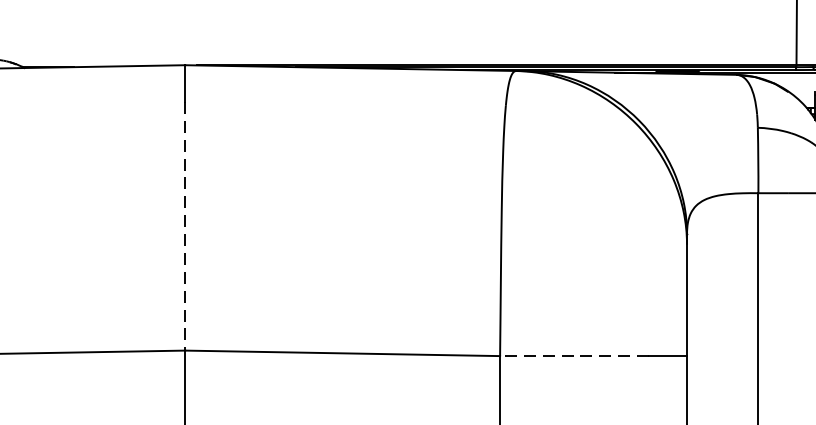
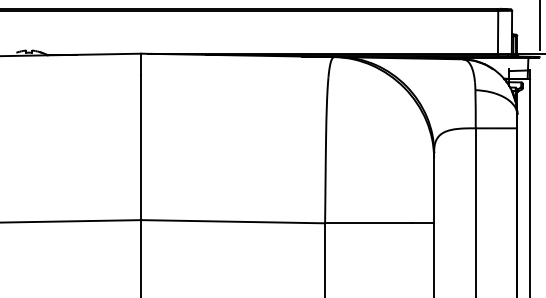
line: (185, 227) -> (141, 148), dashed -> solid
line: (574, 356) -> (368, 223), dashed -> solid

